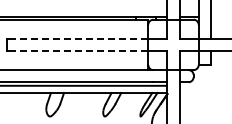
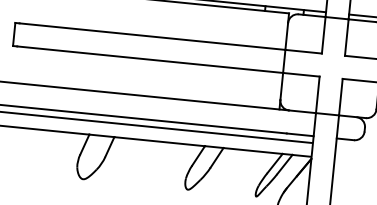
line: (78, 38) -> (152, 35), dashed -> solid
line: (78, 50) -> (150, 58), dashed -> solid

